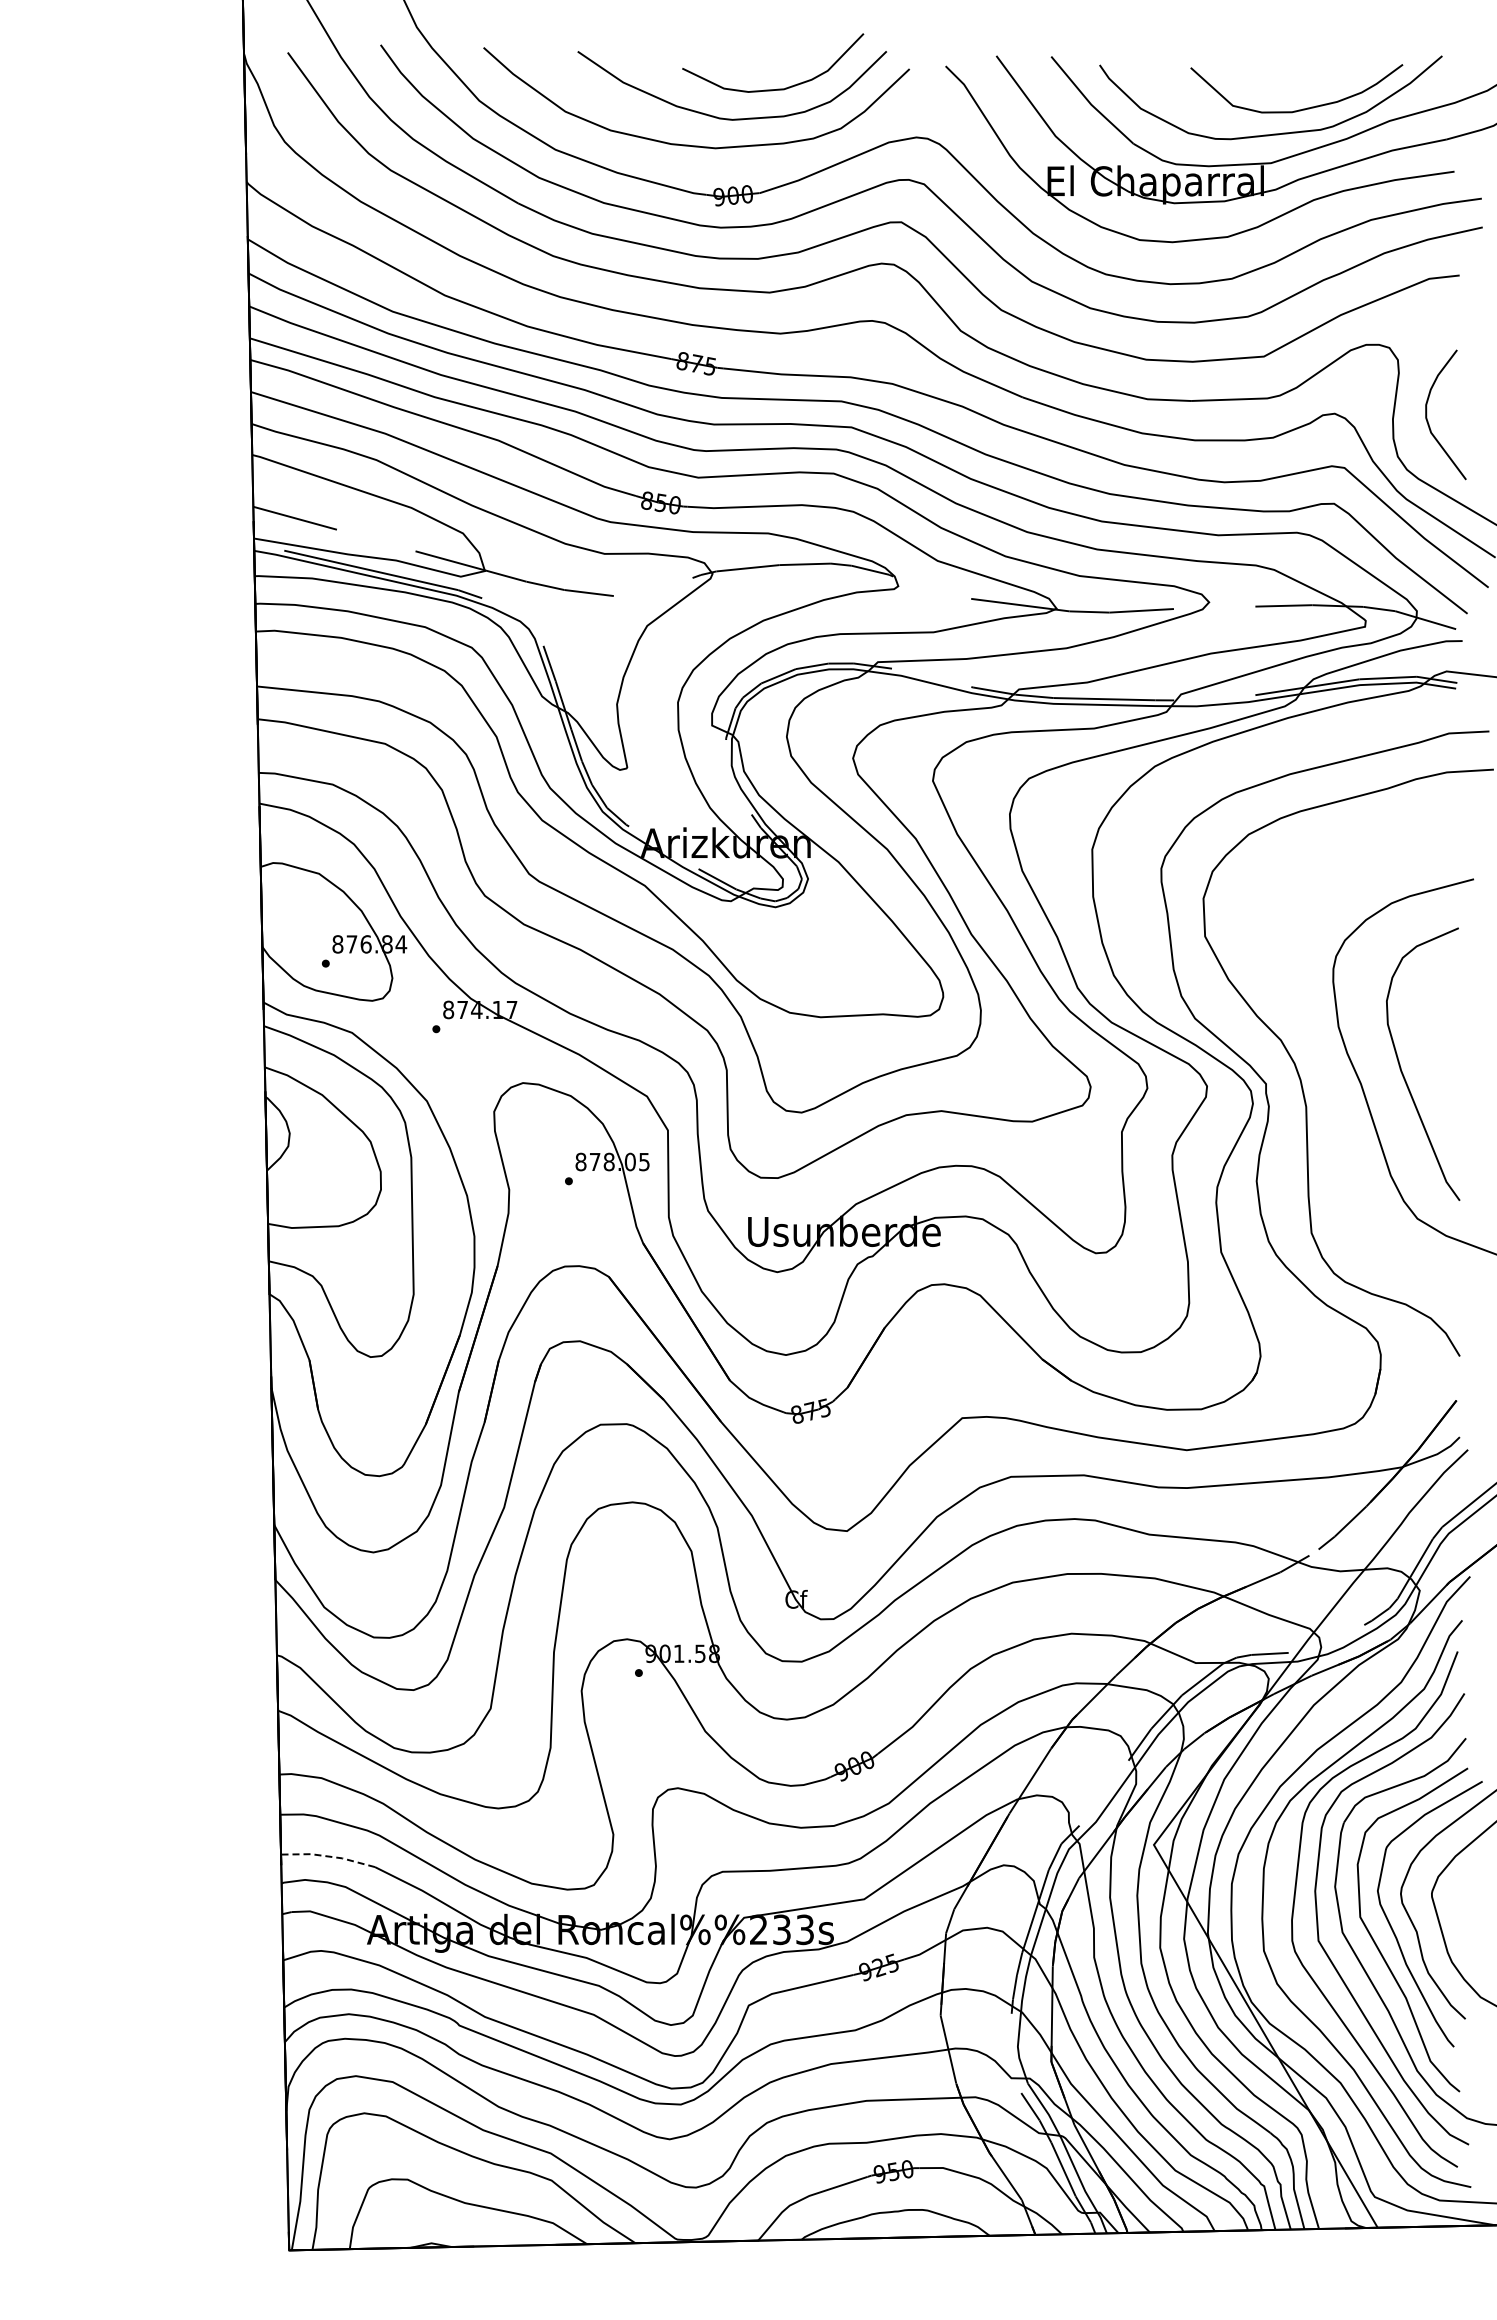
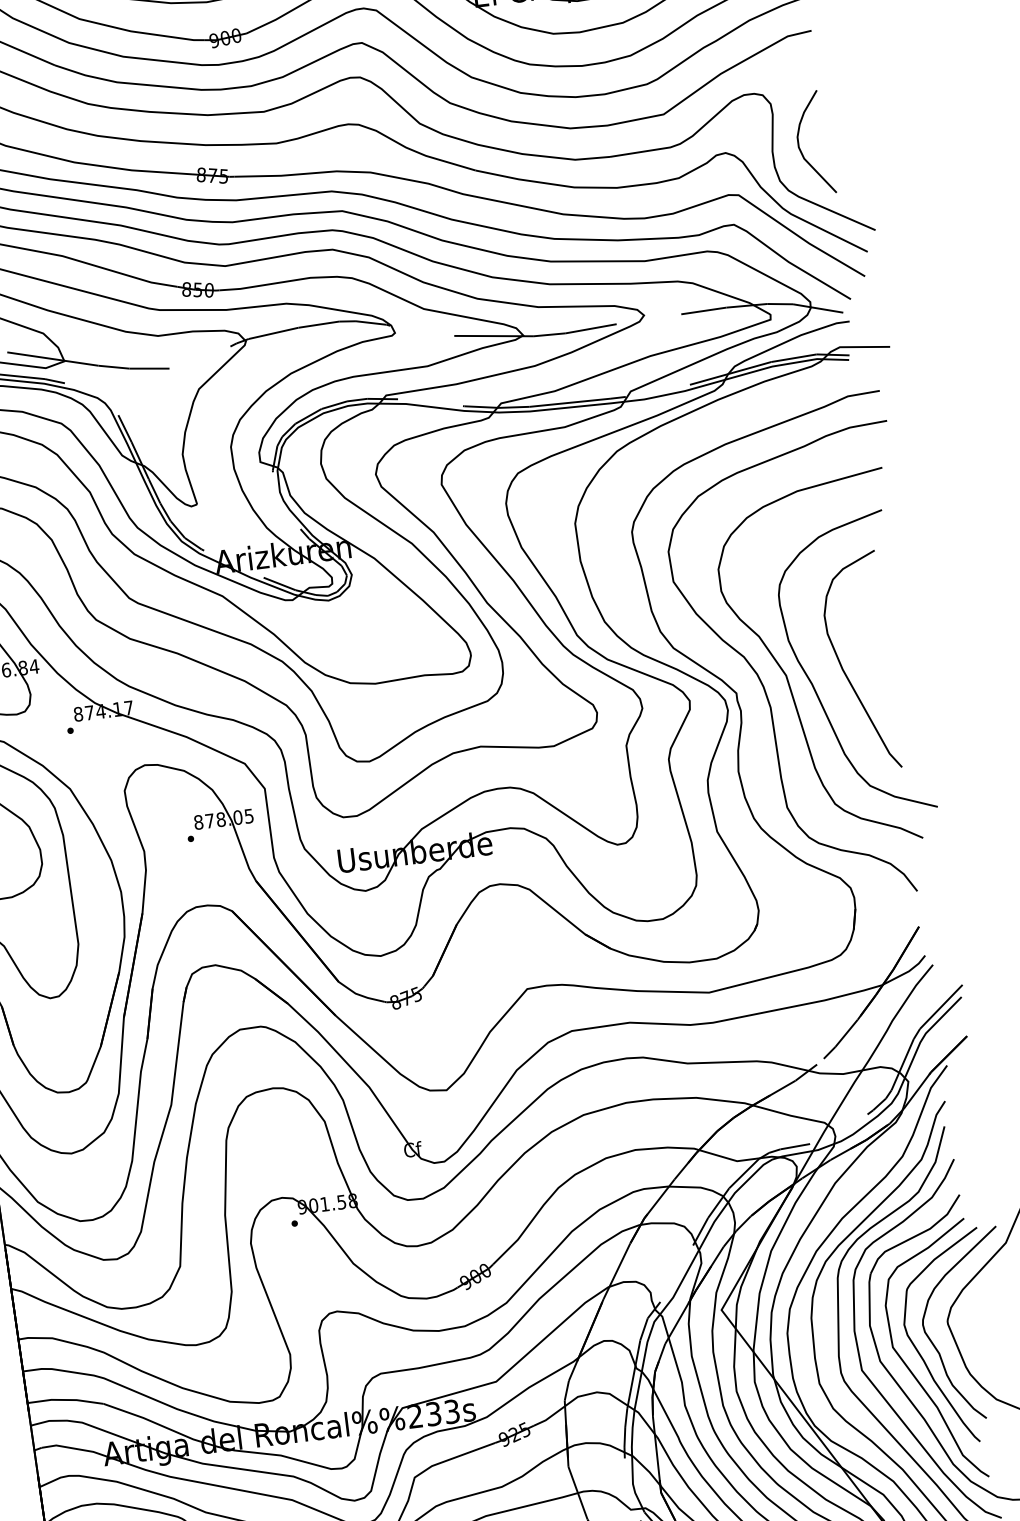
curve: (1331, 1069) -> (787, 675), added
line: (328, 1856) -> (65, 1399), dashed -> solid

